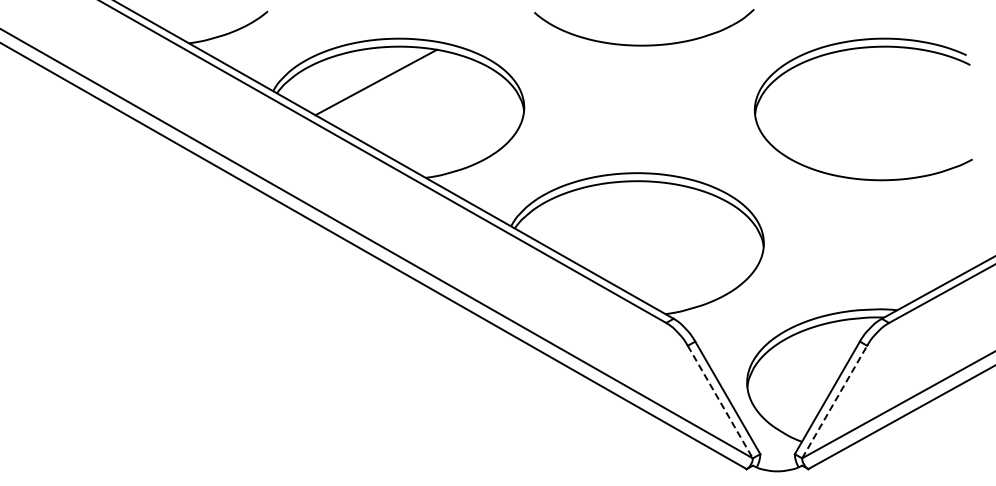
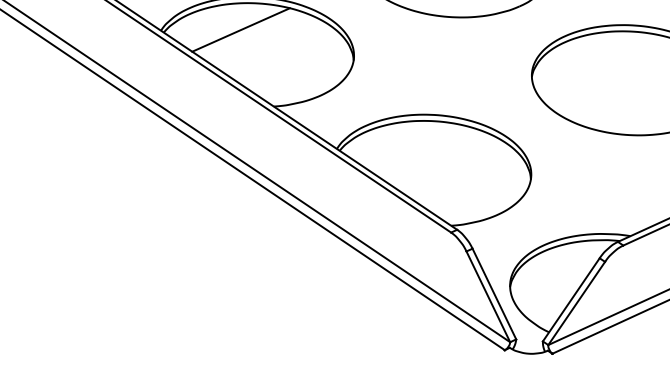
line: (720, 402) -> (488, 297), dashed -> solid
line: (834, 402) -> (576, 303), dashed -> solid

